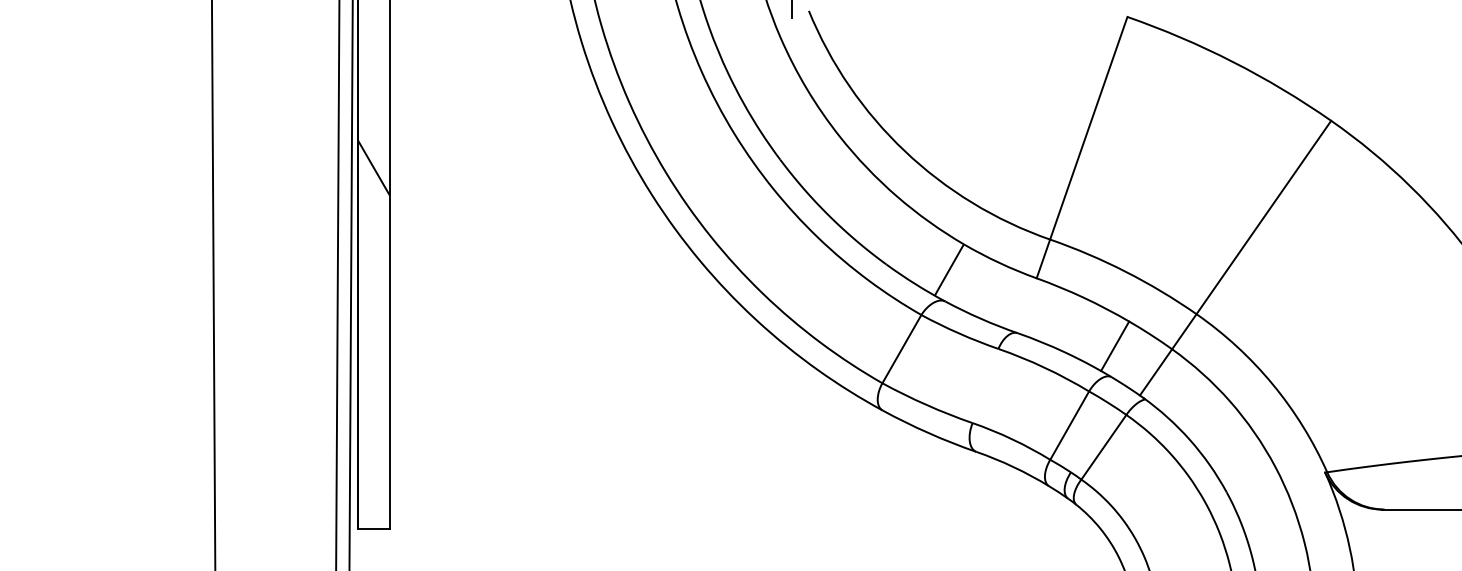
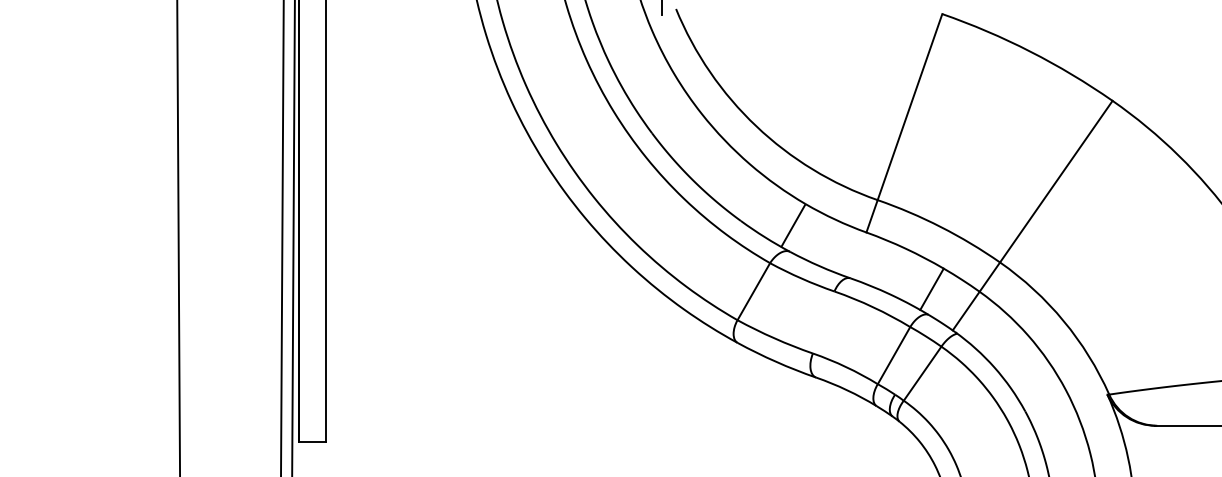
hatch: (373, 167) -> (312, 139), removed

